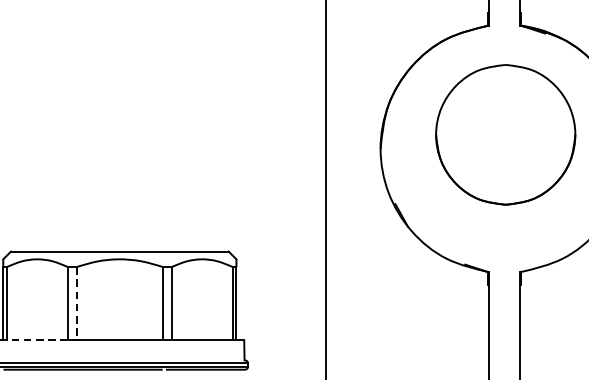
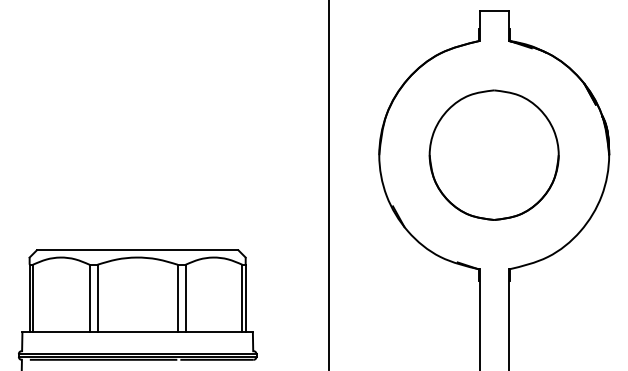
part: (504, 134) -> (493, 154), moved
line: (76, 303) -> (97, 298), dashed -> solid
line: (36, 340) -> (60, 332), dashed -> solid

